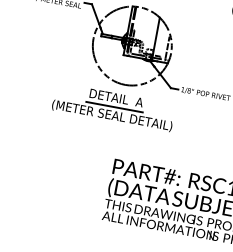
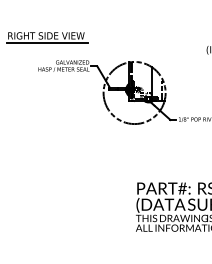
part: (113, 106) -> (128, 142), removed

